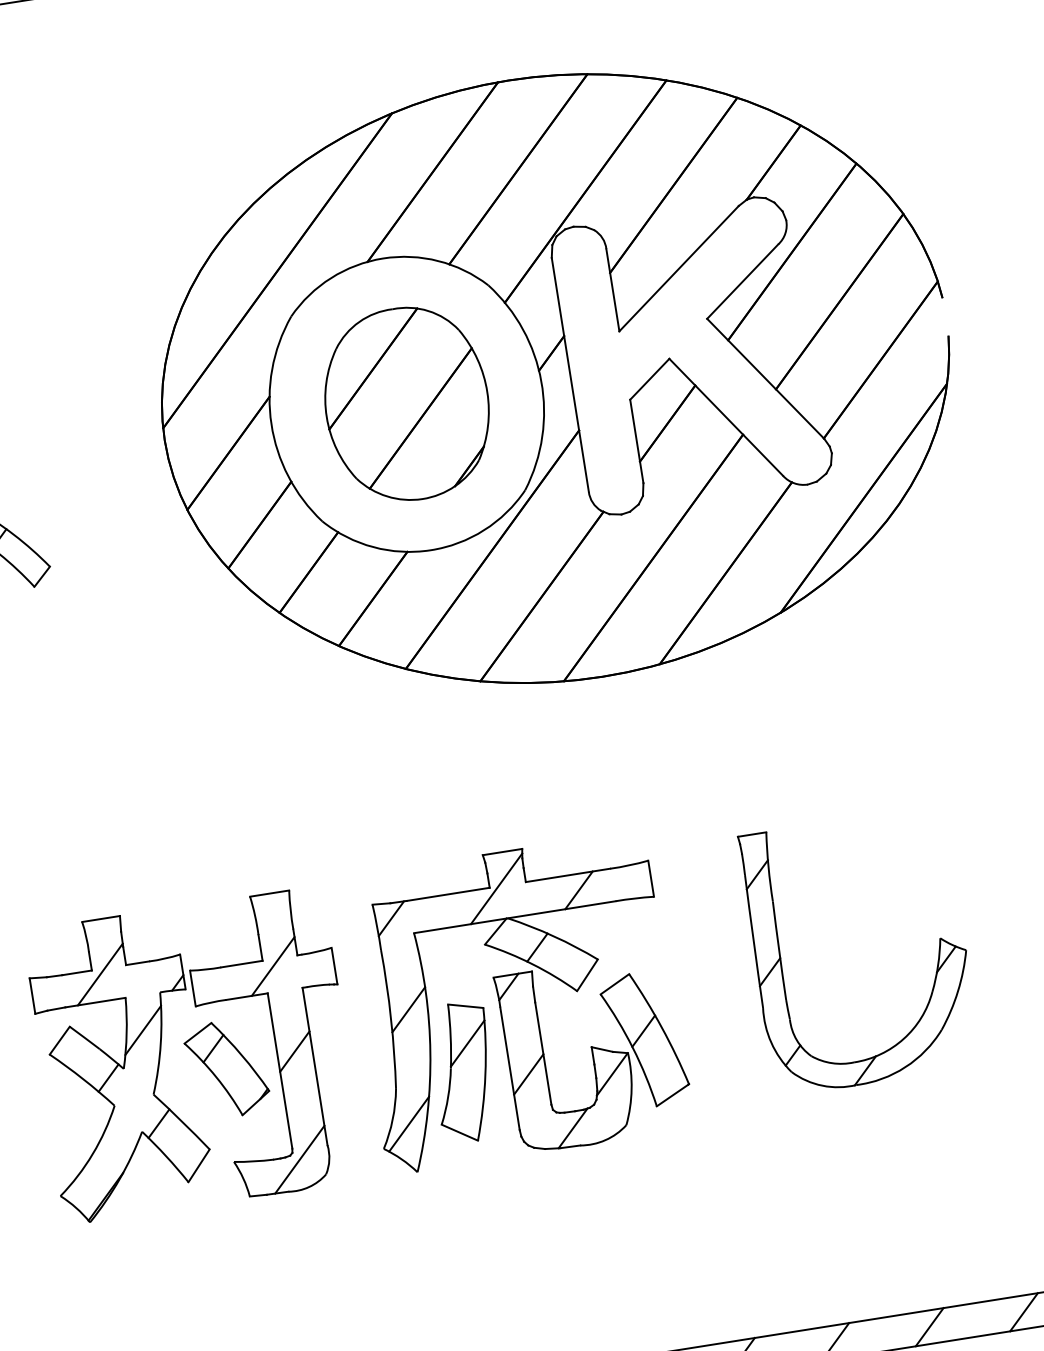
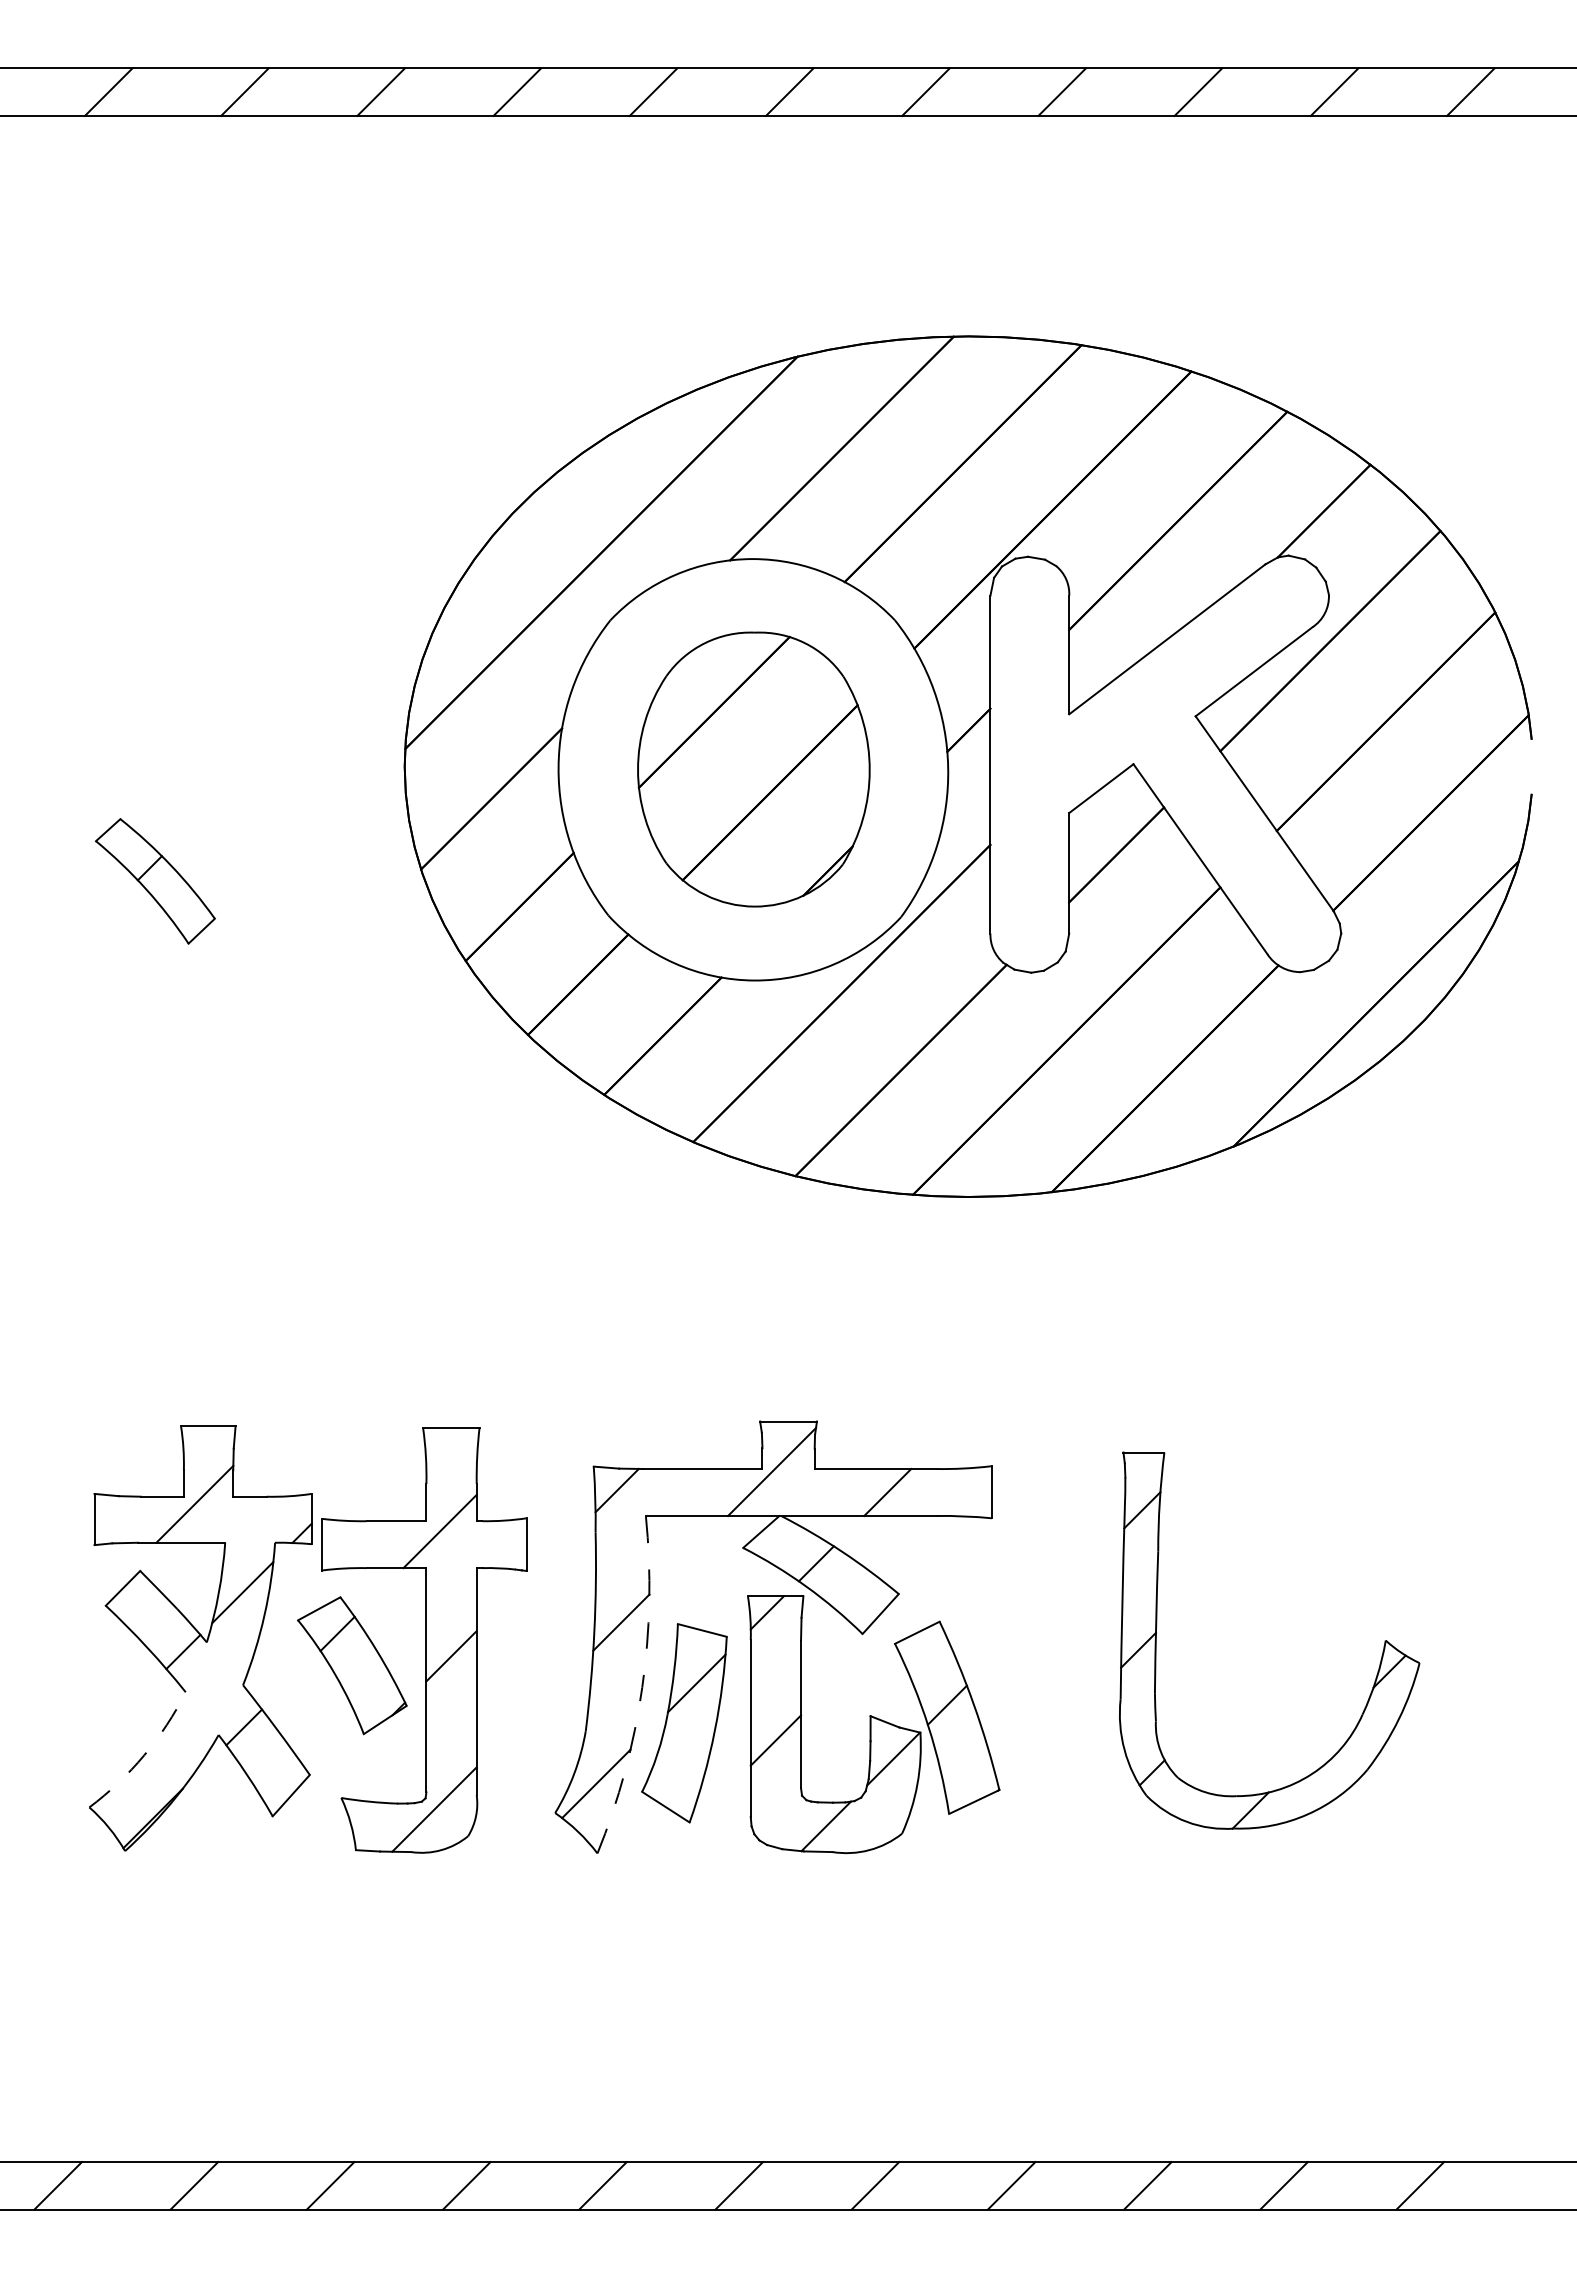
arc: (430, 1052) -> (642, 1687), solid -> dashed
arc: (93, 1154) -> (144, 1755), solid -> dashed

